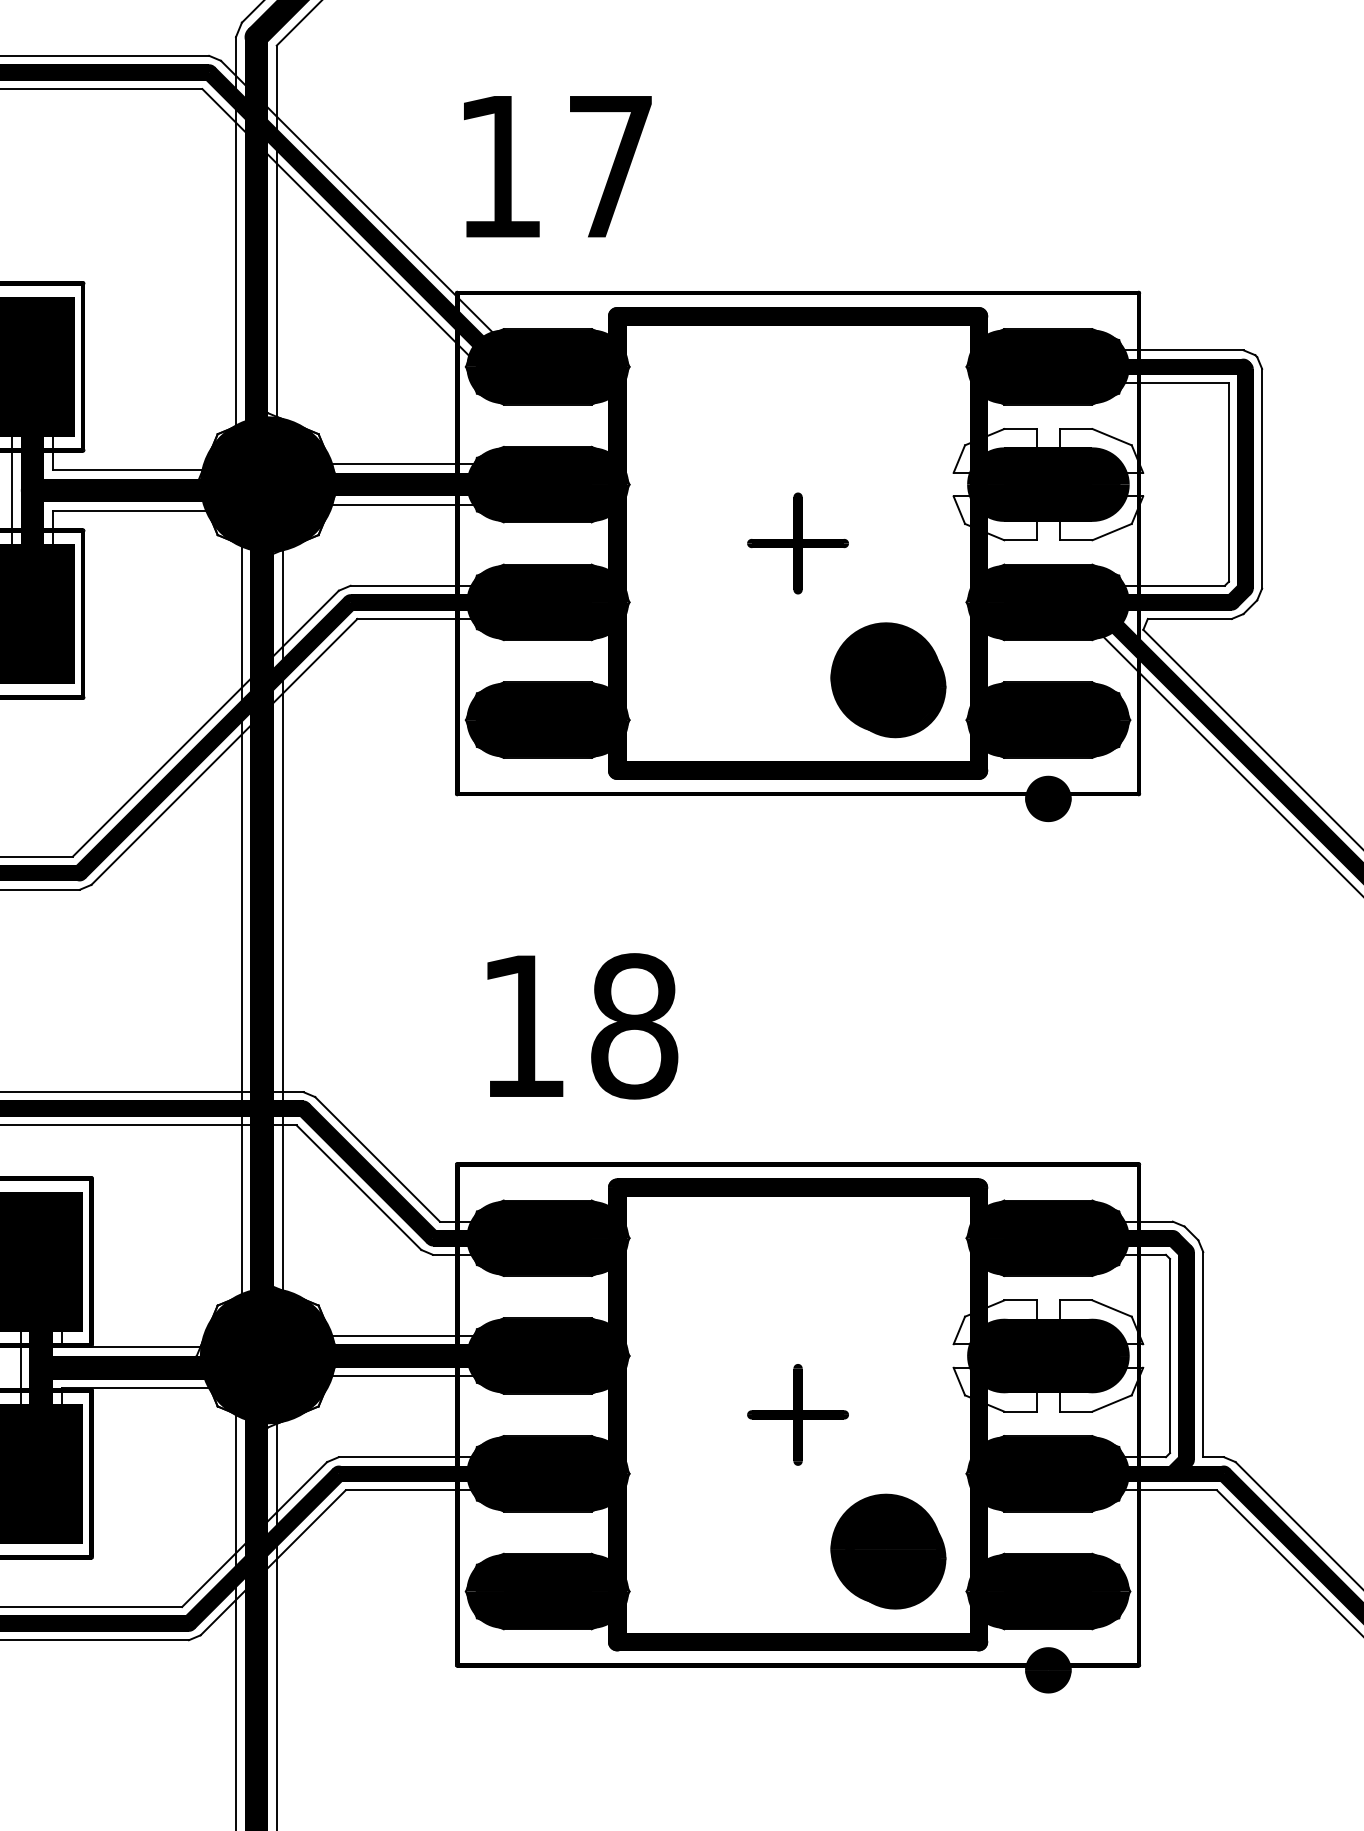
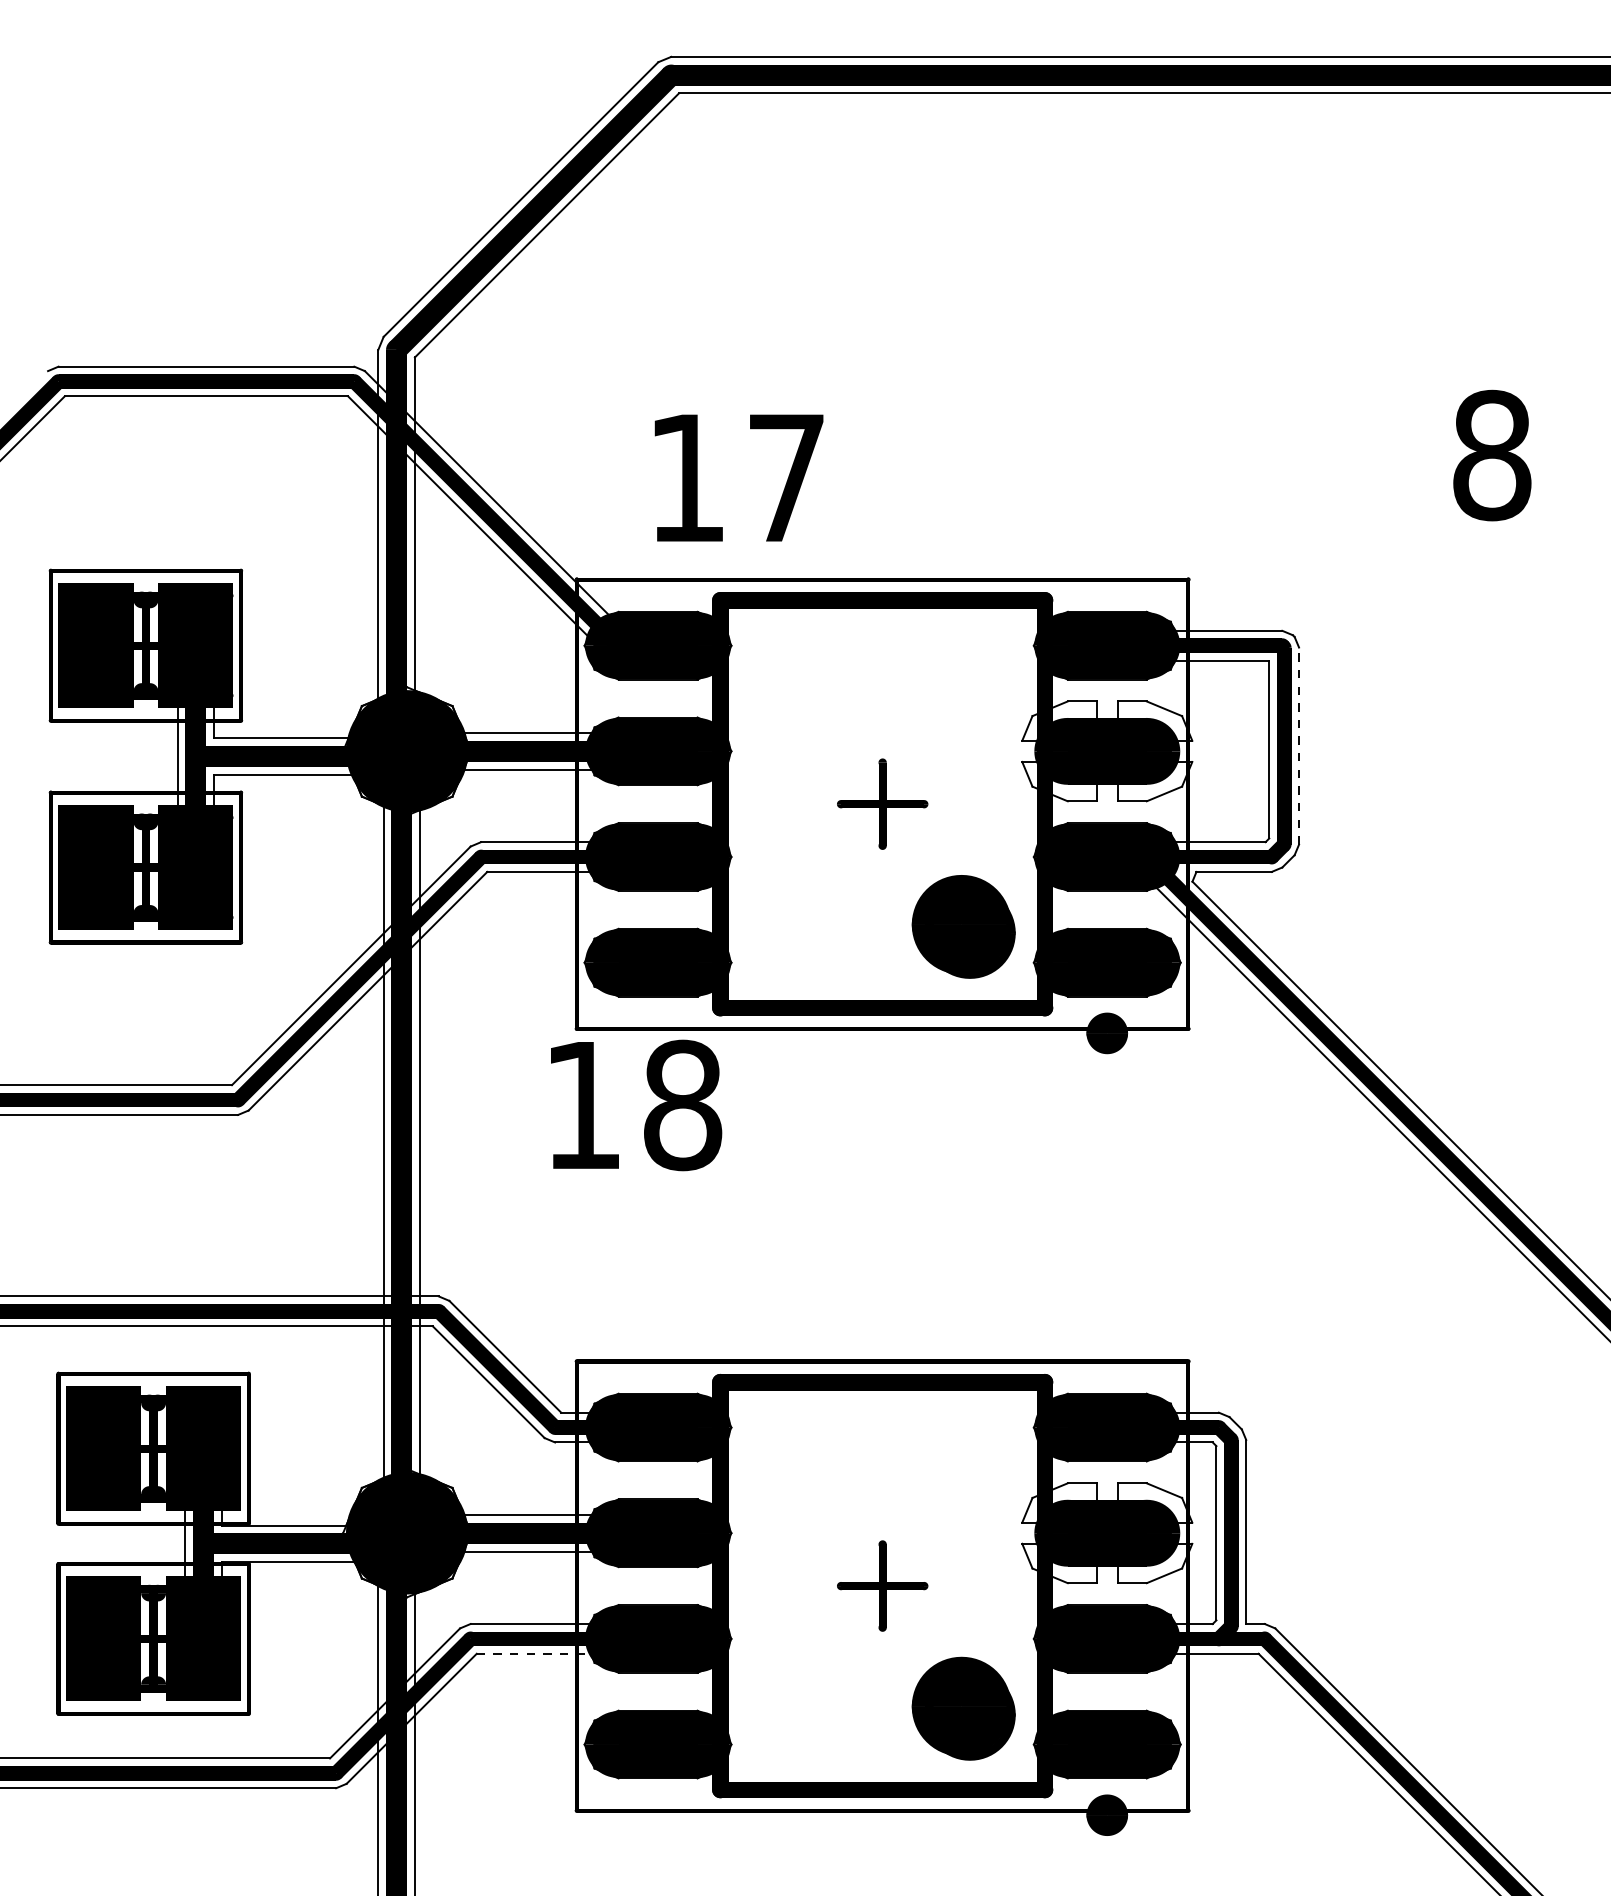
text: (557, 166) -> (738, 477), moved
line: (1262, 479) -> (1299, 746), solid -> dashed
text: (582, 1026) -> (636, 1105), moved
line: (410, 1490) -> (534, 1653), solid -> dashed

